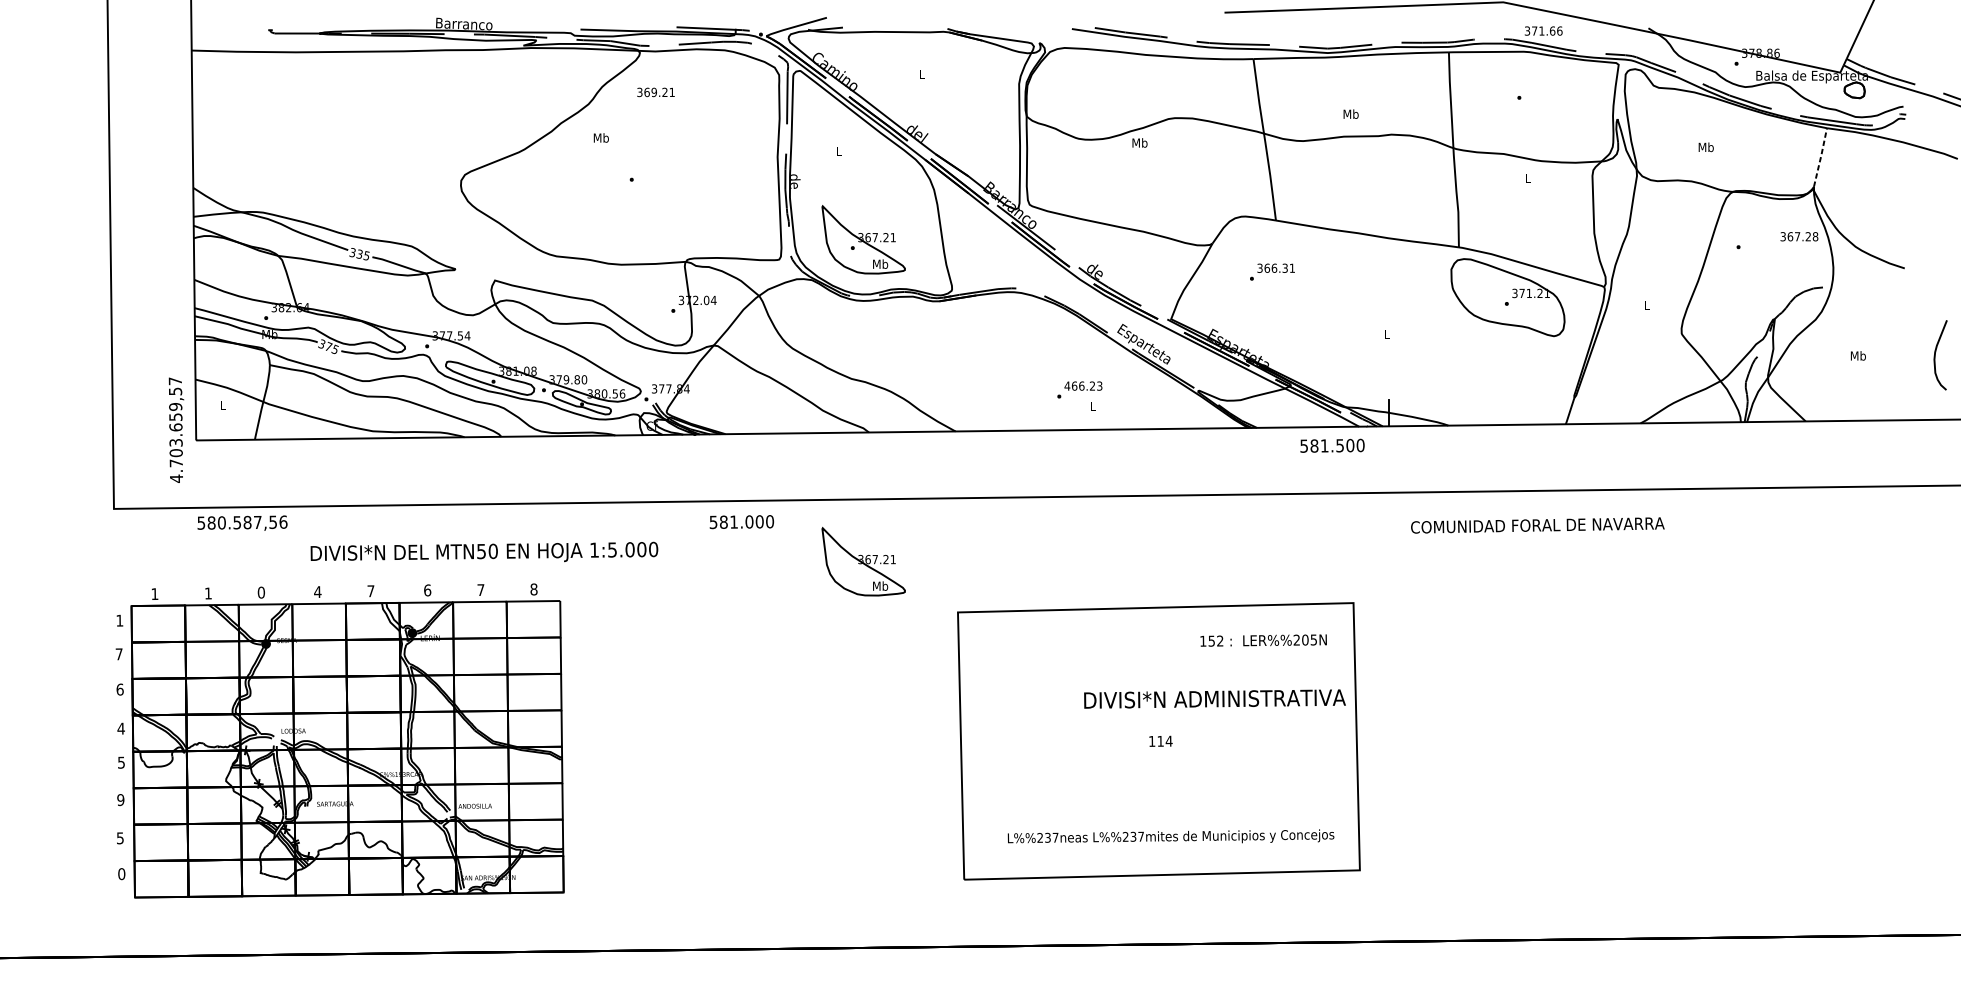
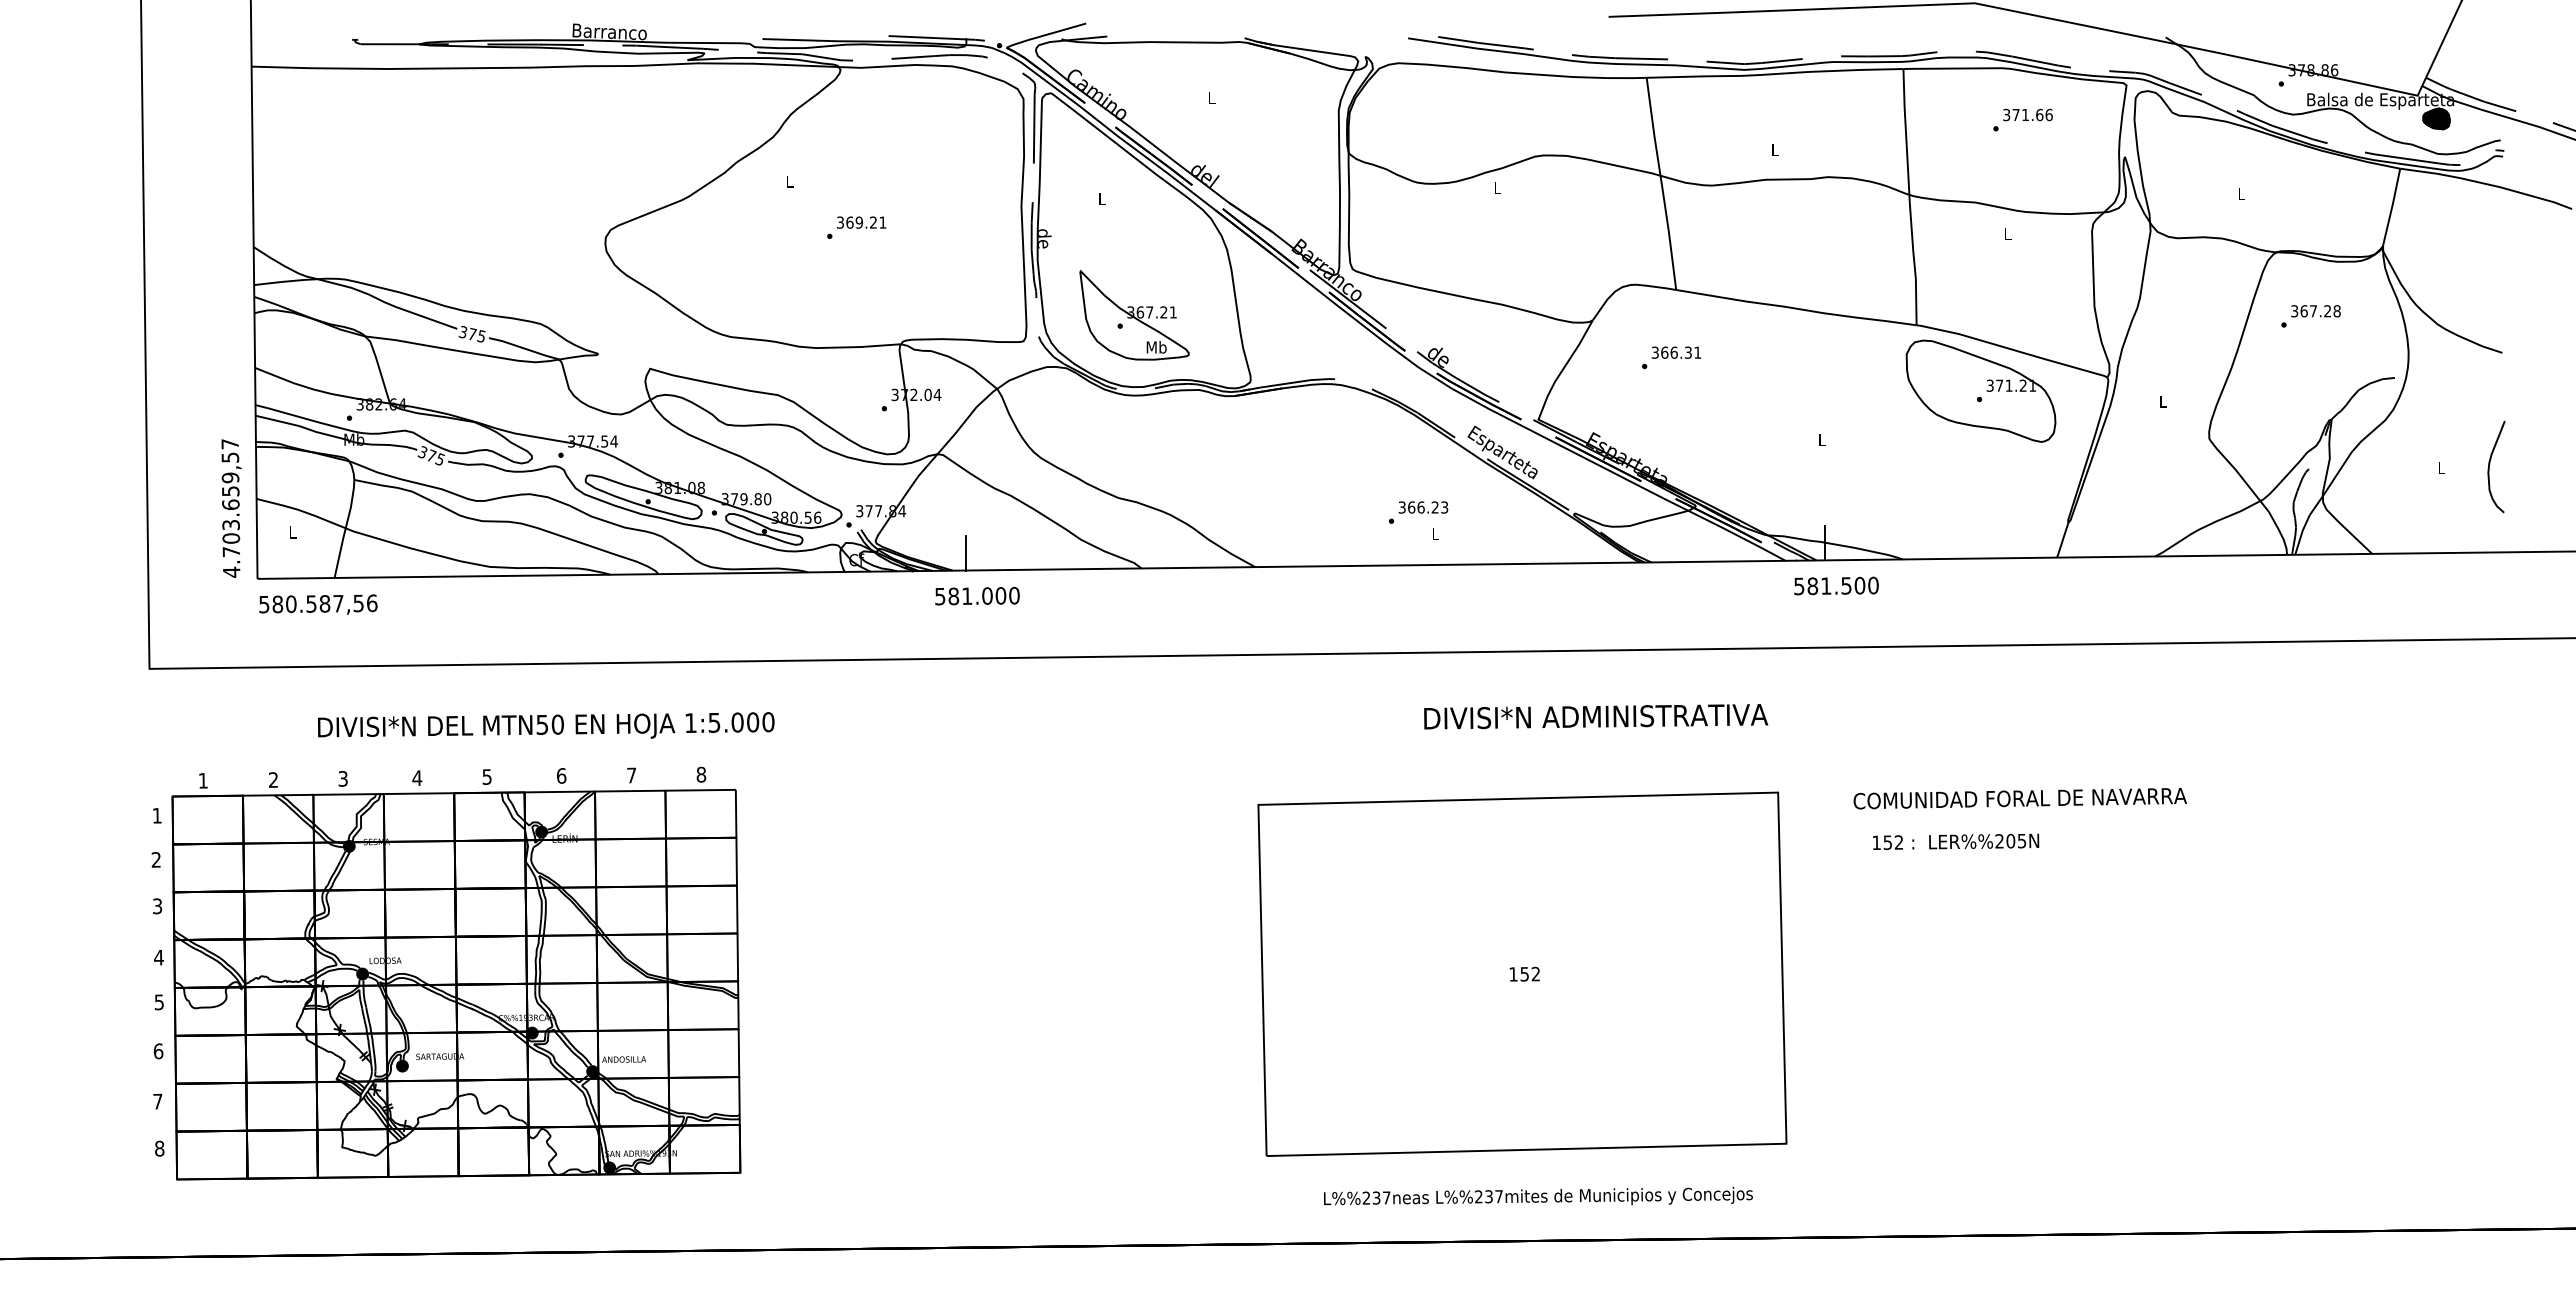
text: (1543, 30) -> (2027, 114), moved
fill: (1854, 90) -> (2436, 118), added
text: (655, 92) -> (861, 222), moved
text: (1350, 113) -> (1774, 149), Mb -> L
text: (601, 137) -> (789, 181), Mb -> L
text: (1139, 142) -> (1497, 187), Mb -> L
text: (1706, 147) -> (2241, 193), Mb -> L
line: (1821, 157) -> (2392, 206), dashed -> solid
text: (1799, 236) -> (2315, 311), moved
text: (359, 253) -> (472, 333), 335 -> 375
curve: (1936, 353) -> (2490, 464), moved
text: (1858, 355) -> (2441, 467), Mb -> L
text: (1067, 386) -> (1402, 507), 466.23 -> 366.23
line: (735, 421) -> (966, 553), added
text: (176, 430) -> (231, 508), moved
text: (1332, 445) -> (1836, 585), moved
text: (741, 521) -> (977, 595), moved
text: (242, 523) -> (318, 604), moved
text: (1537, 525) -> (2019, 798), moved
text: (484, 552) -> (546, 725), moved
part: (863, 561) -> (1134, 738), removed
text: (370, 590) -> (486, 776), 7 -> 5
text: (260, 592) -> (342, 778), 0 -> 3
text: (208, 593) -> (273, 779), 1 -> 2
text: (1264, 640) -> (1956, 841), moved
text: (118, 654) -> (155, 859), 7 -> 2
text: (120, 689) -> (157, 906), 6 -> 3
text: (1215, 698) -> (1596, 716), moved
fill: (276, 740) -> (362, 973), added
text: (1165, 740) -> (1530, 973), 114 -> 152
fill: (404, 785) -> (531, 1032), added
text: (120, 800) -> (158, 1051), 9 -> 6
fill: (306, 810) -> (402, 1065), added
fill: (451, 815) -> (592, 1071), added
text: (1171, 835) -> (1538, 1195), moved
text: (120, 838) -> (157, 1101), 5 -> 7
text: (121, 873) -> (159, 1148), 0 -> 8
fill: (464, 888) -> (609, 1167), added

